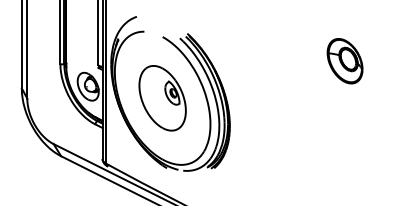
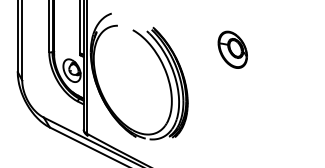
part: (344, 60) -> (232, 49), moved
part: (162, 97) -> (132, 79), removed

